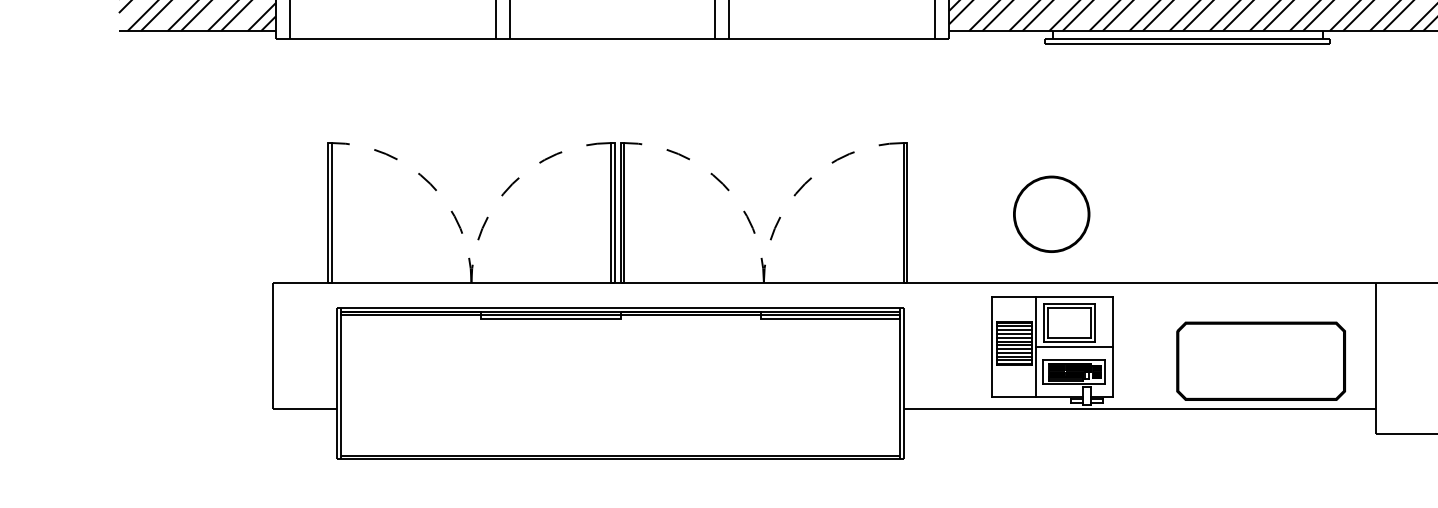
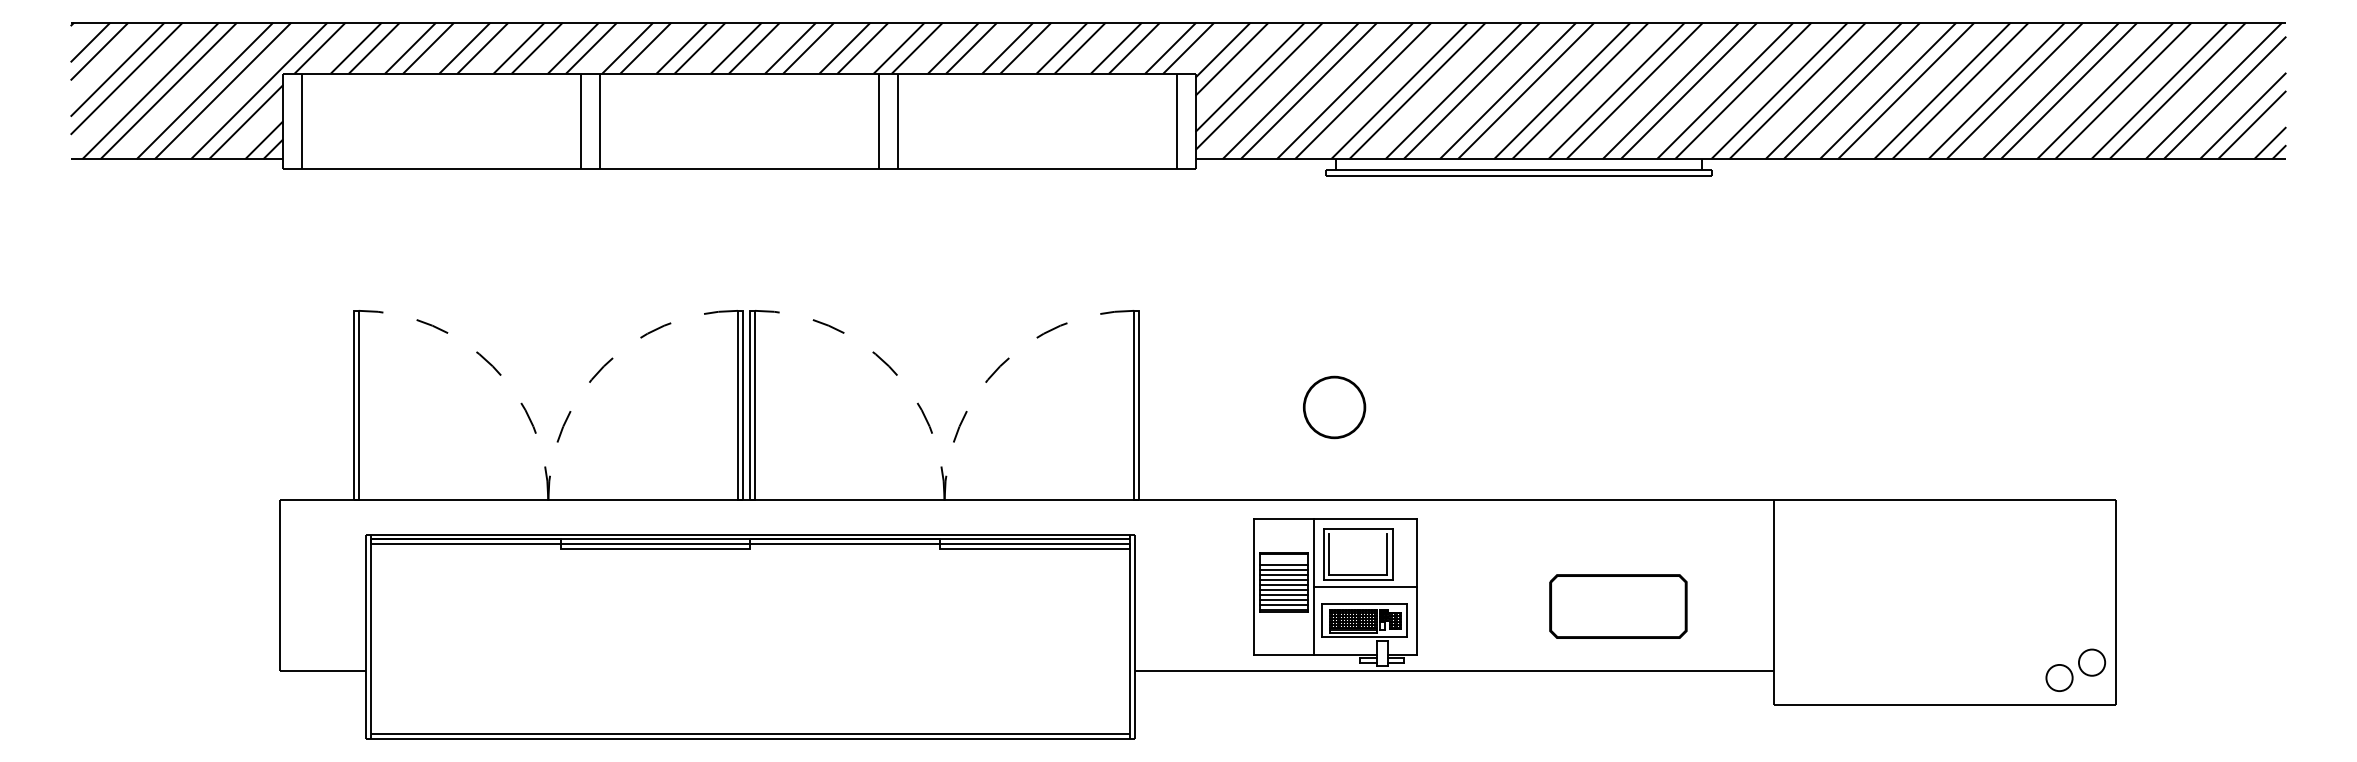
circle: (1051, 214) -> (1334, 407), size x0.6
line: (1068, 308) -> (1357, 534), removed
line: (1014, 326) -> (1283, 559), removed
part: (1261, 361) -> (1618, 606), size x0.6

